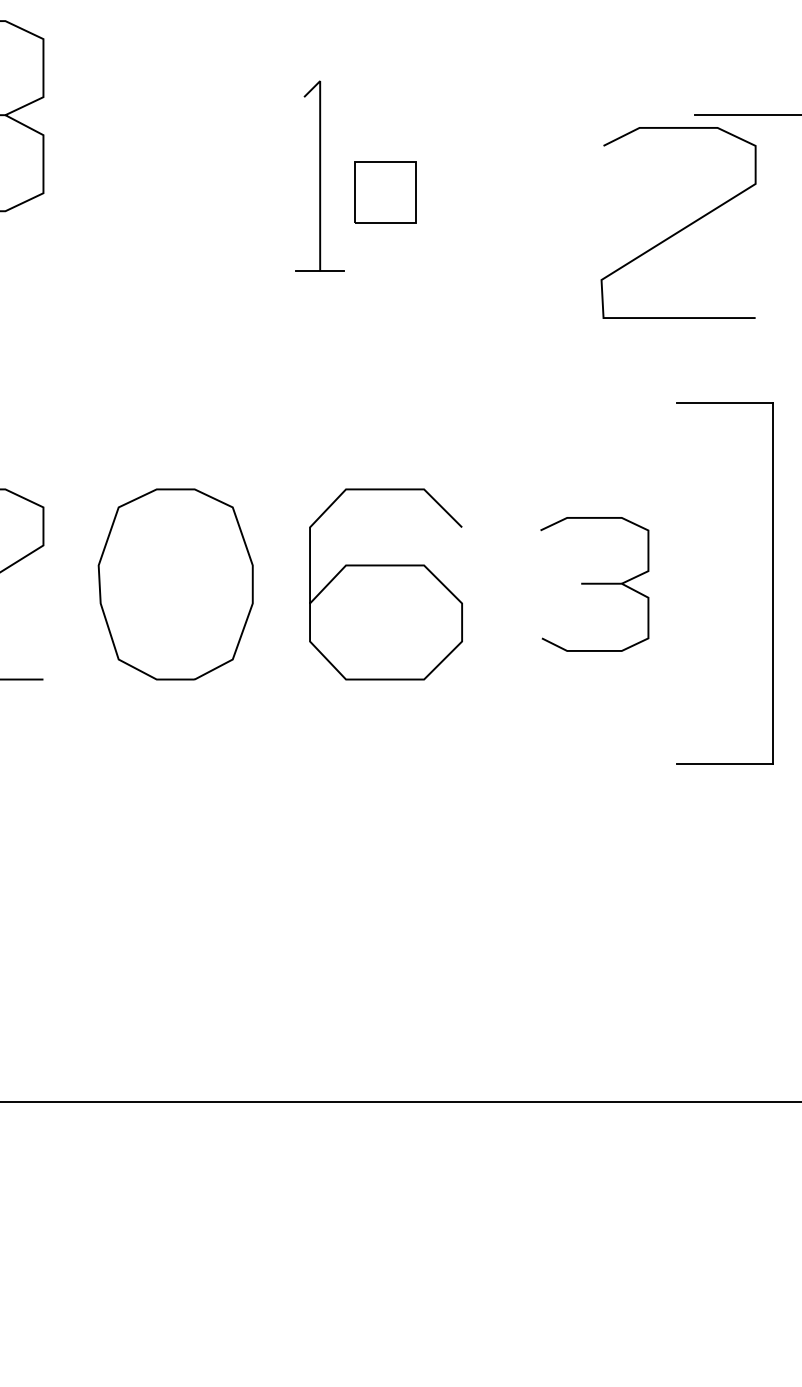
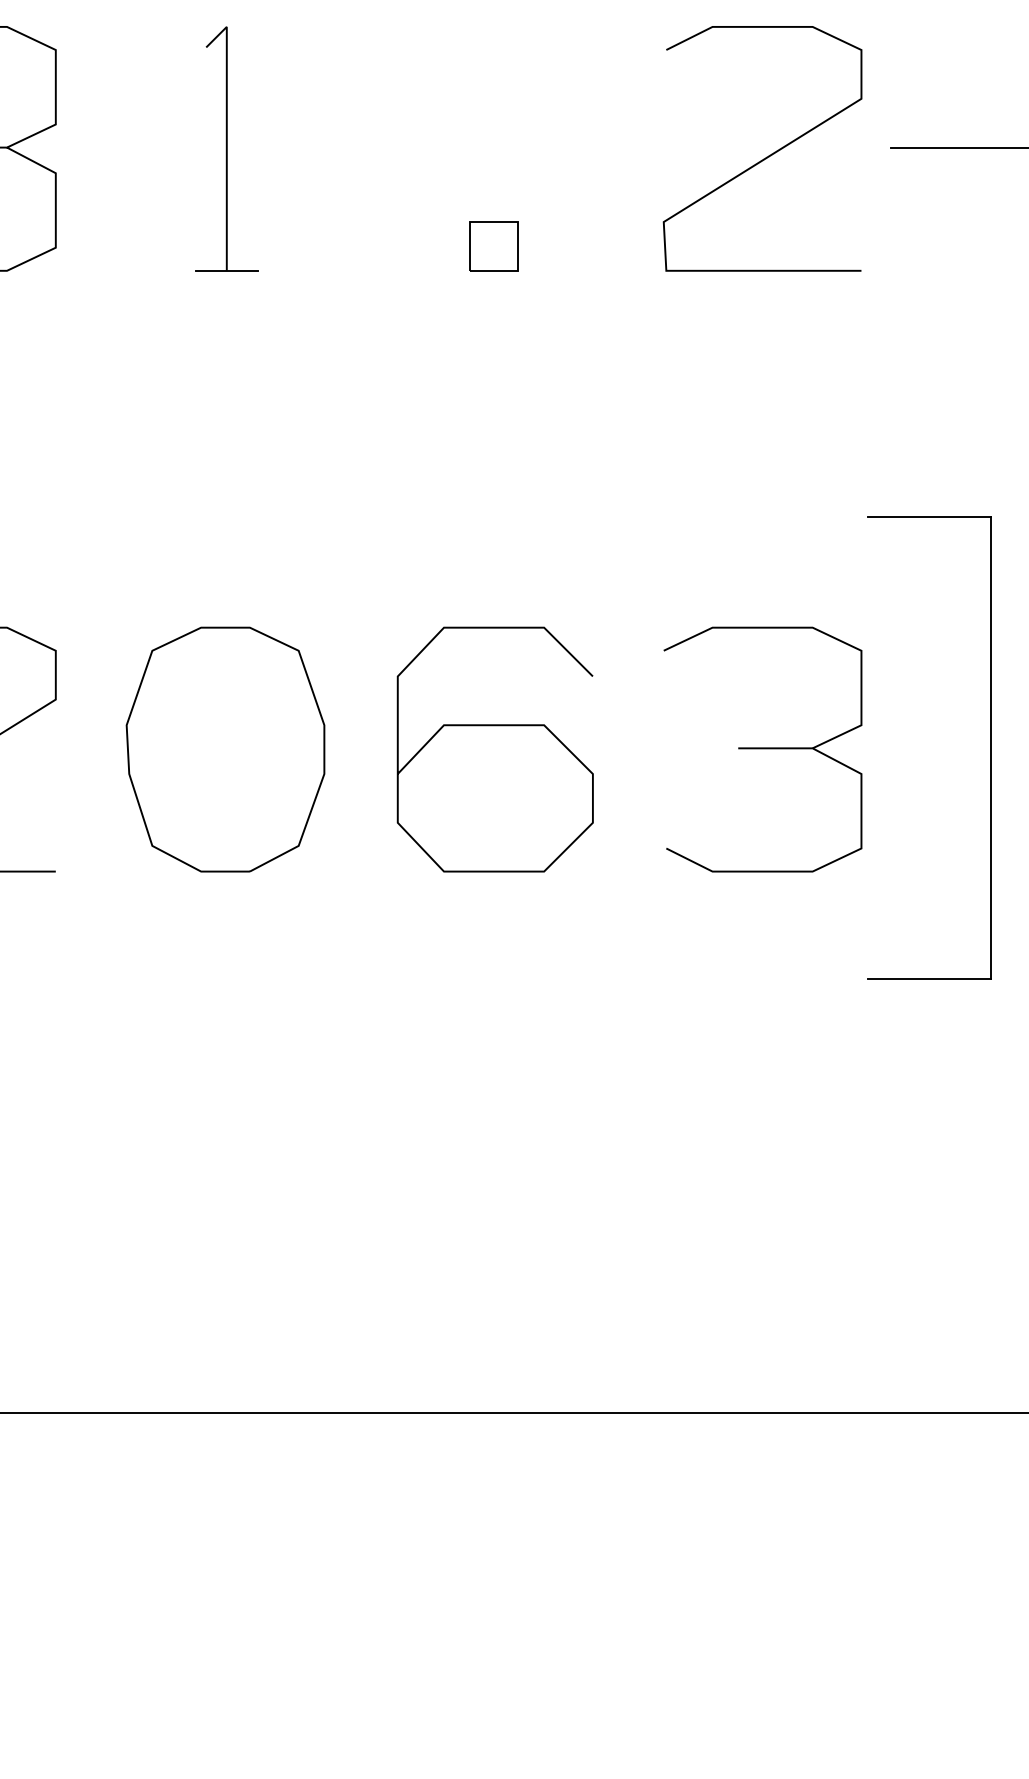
part: (319, 175) -> (226, 148), moved
part: (384, 192) -> (493, 246), size x0.62
curve: (681, 228) -> (766, 156), moved
part: (594, 584) -> (762, 749), size x1.43

